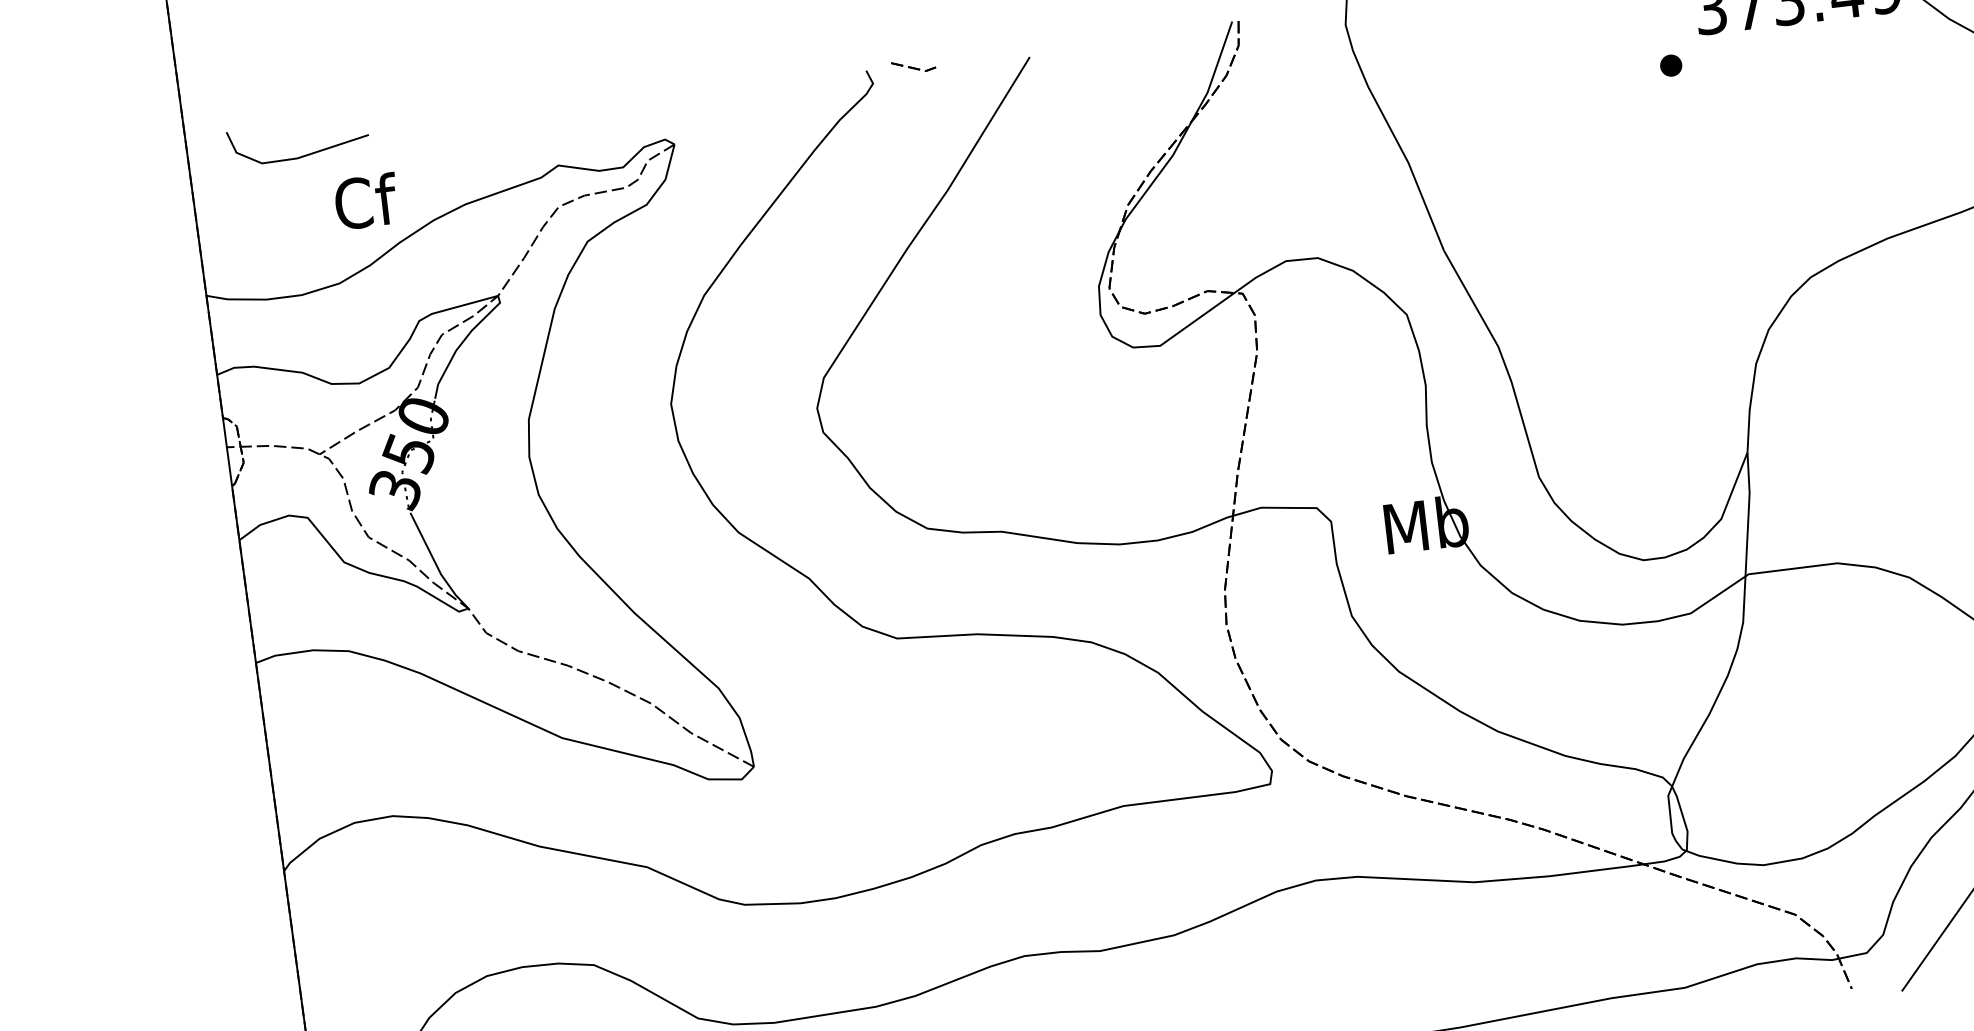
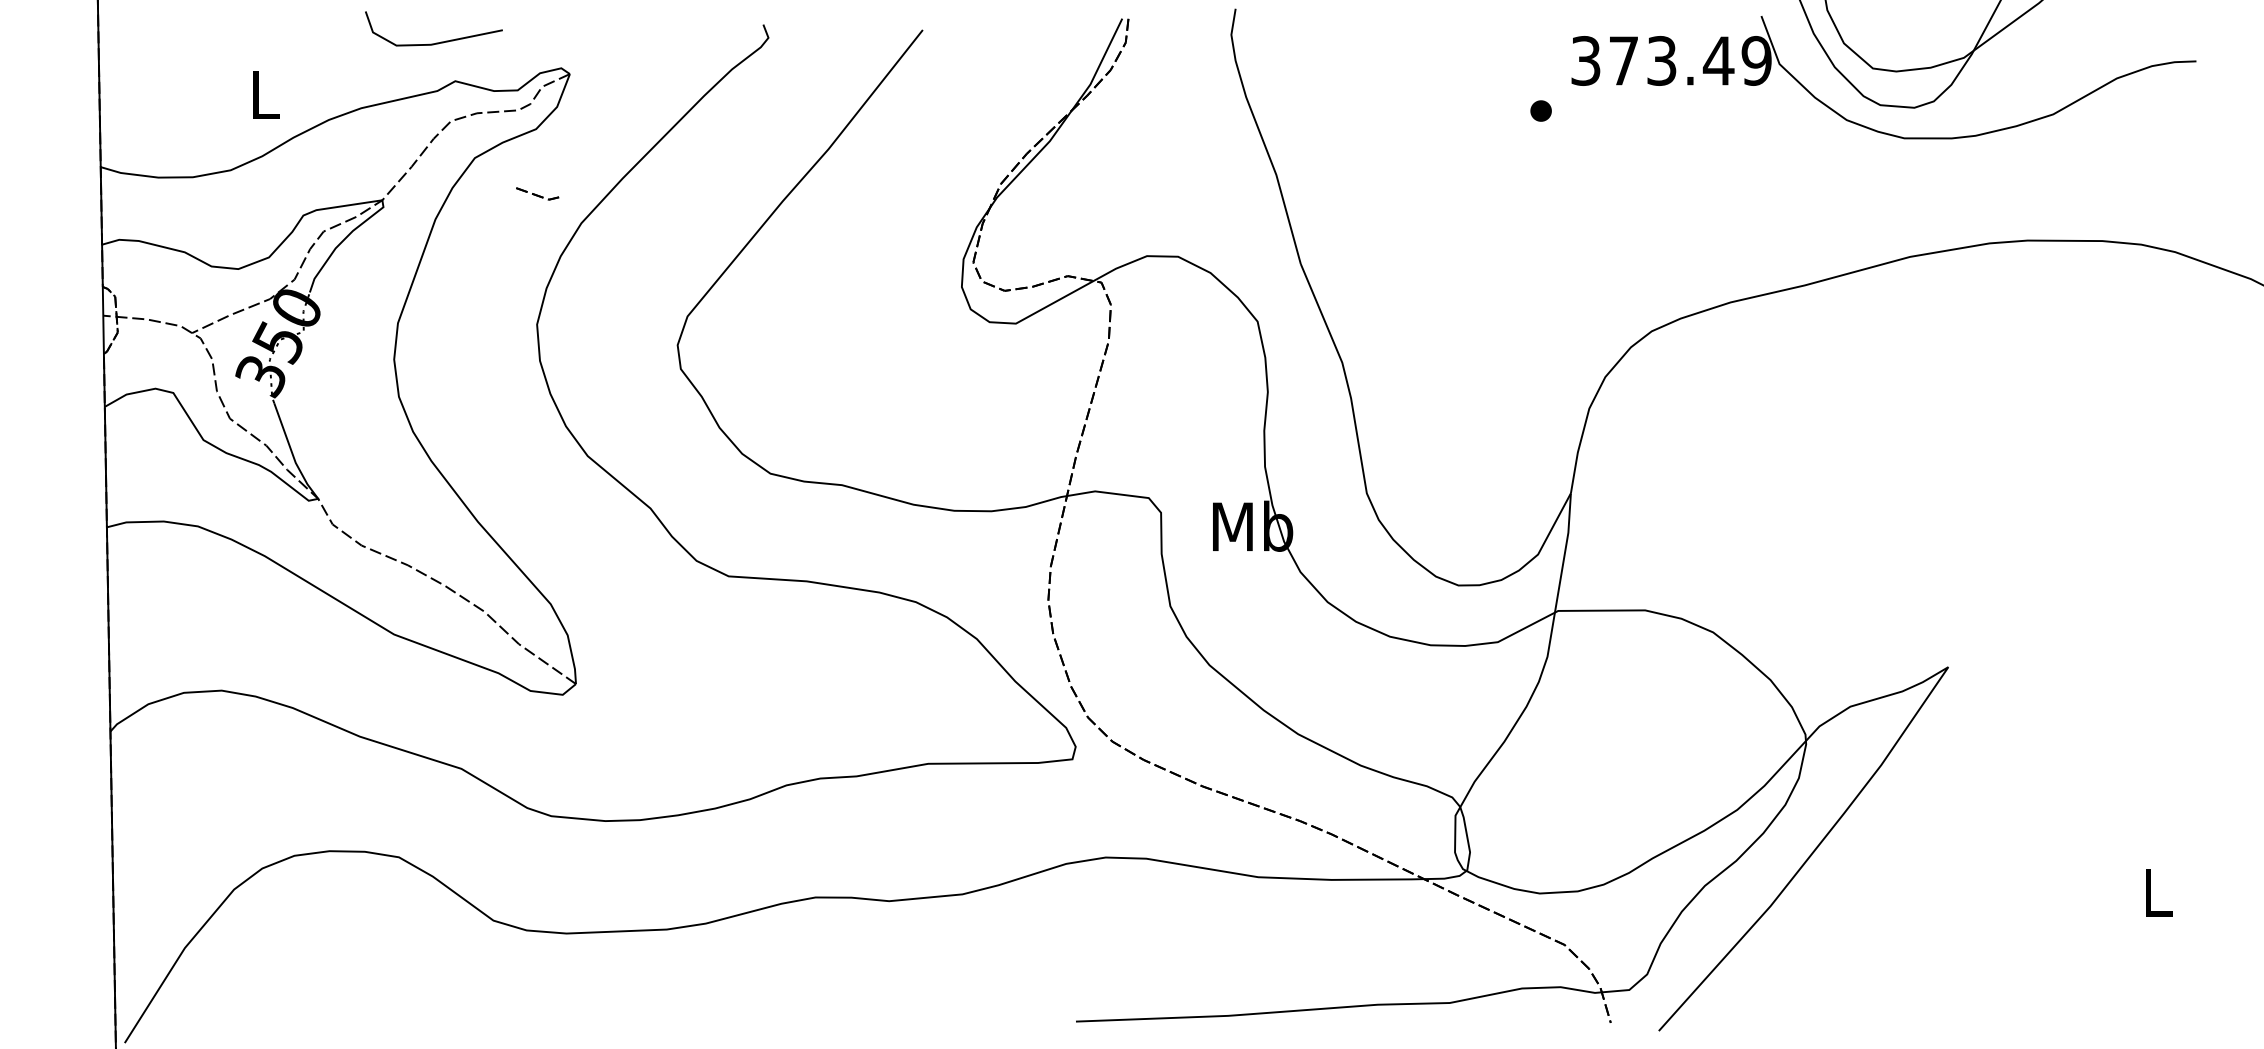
part: (913, 66) -> (537, 193), moved
line: (302, 155) -> (436, 42), moved
text: (365, 200) -> (265, 93), Cf -> L

